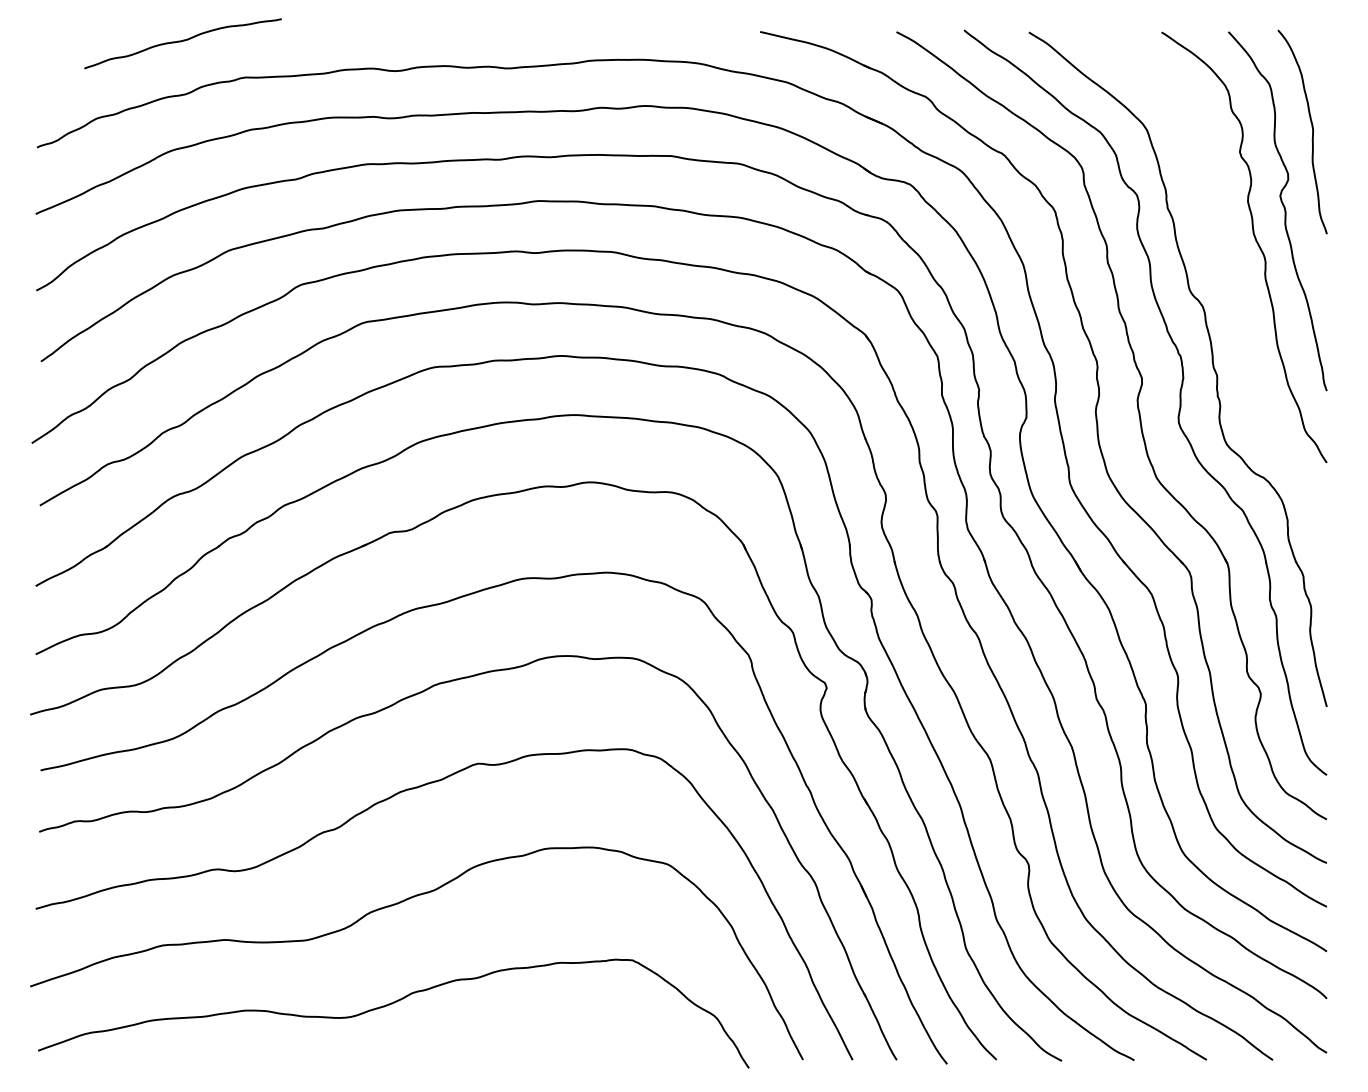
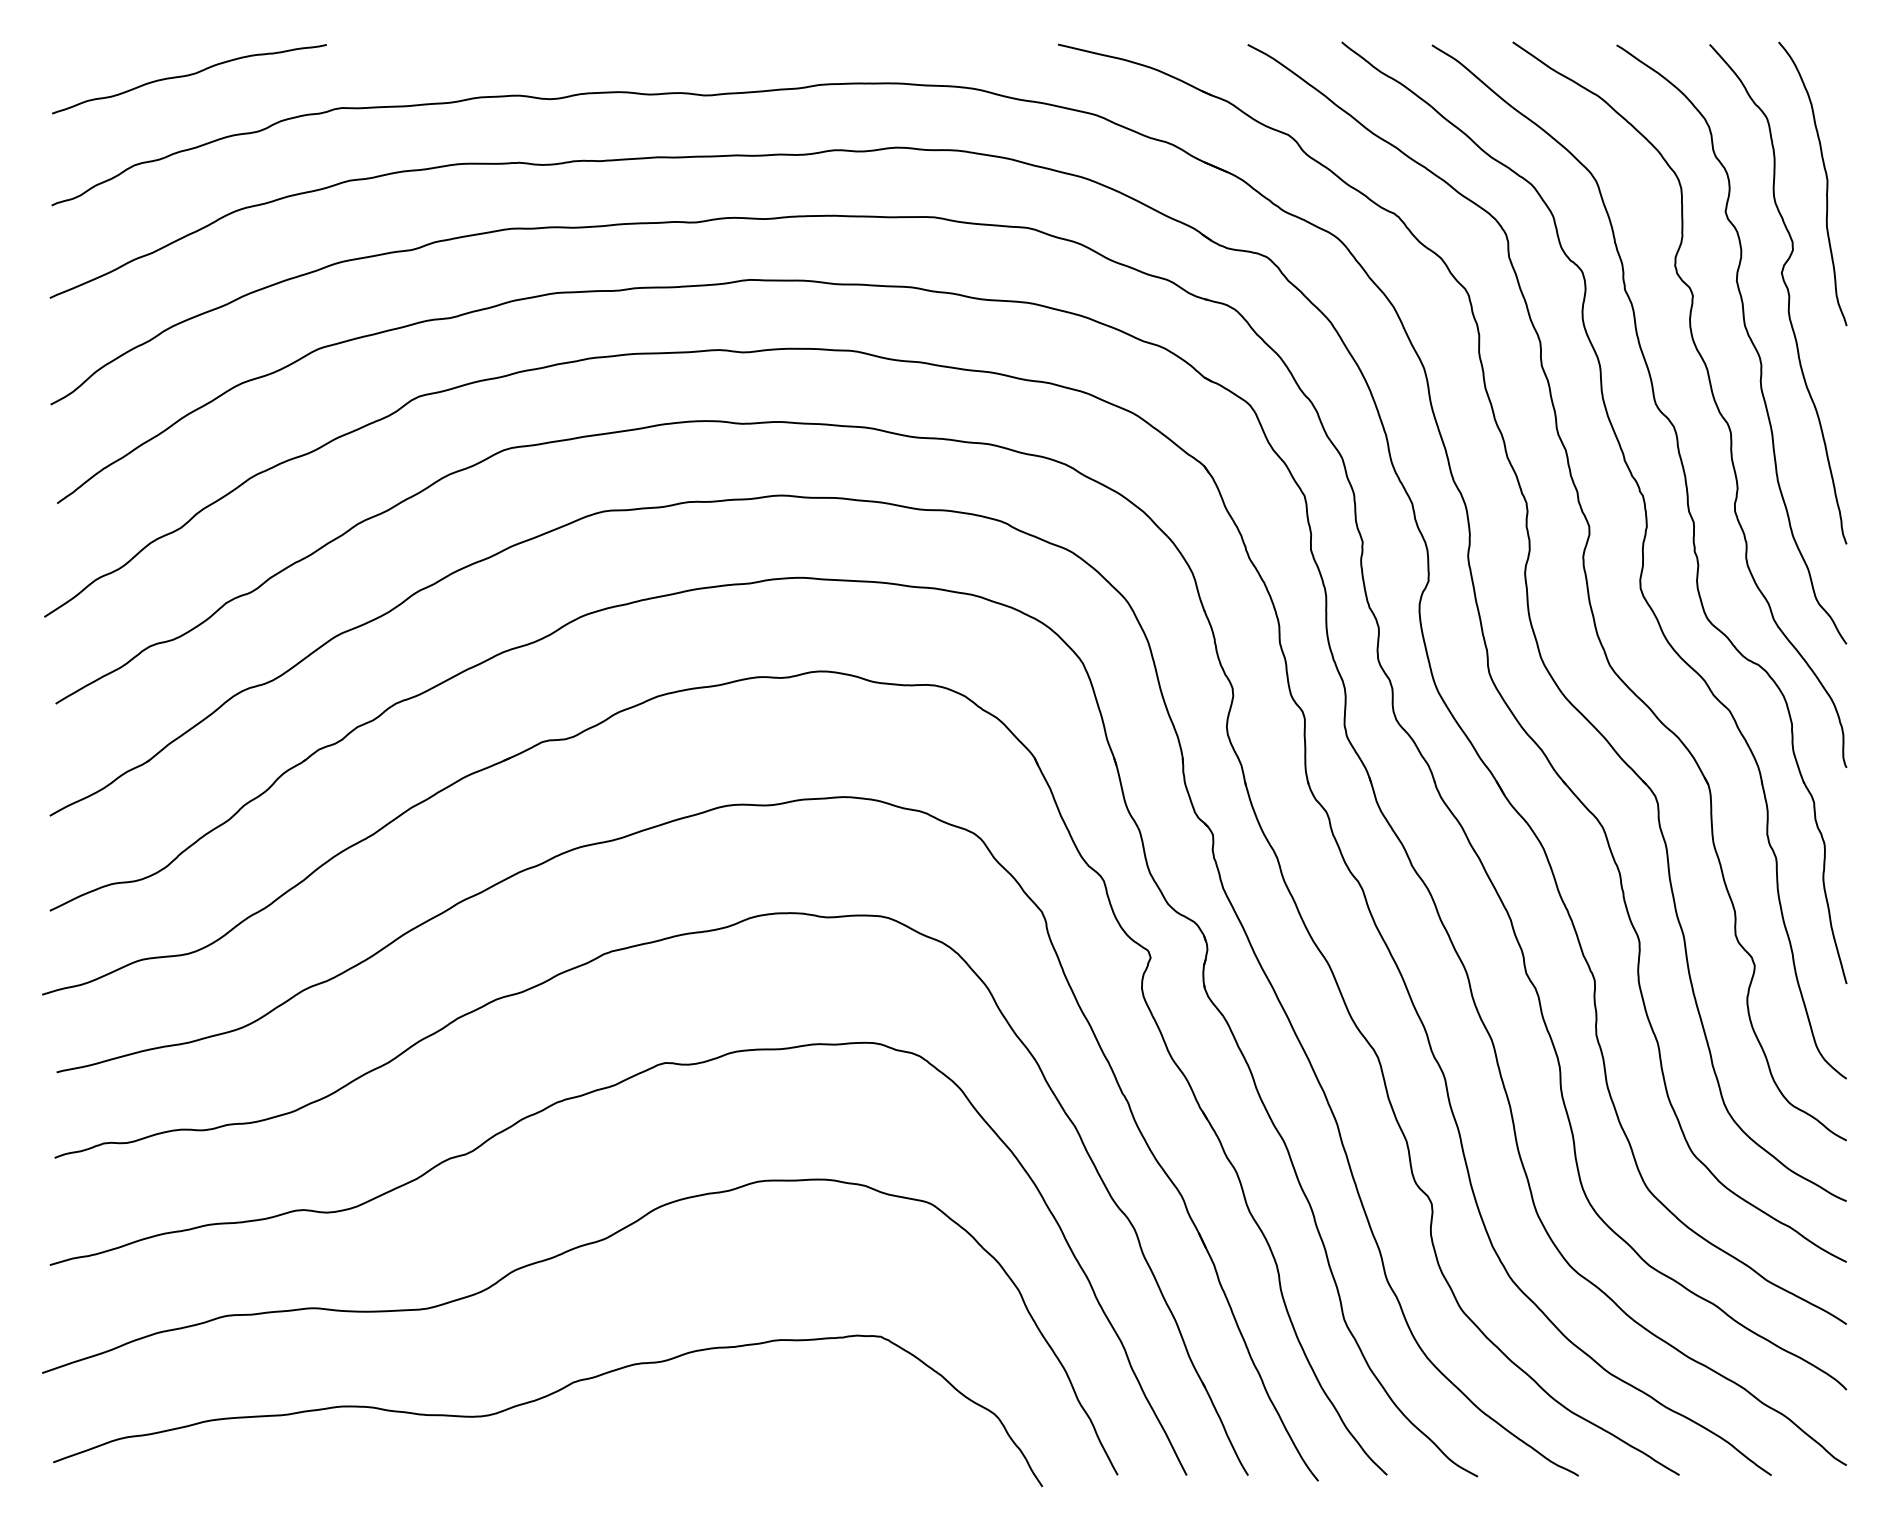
curve: (181, 42) -> (187, 77), moved
curve: (1229, 283) -> (1711, 394), added

